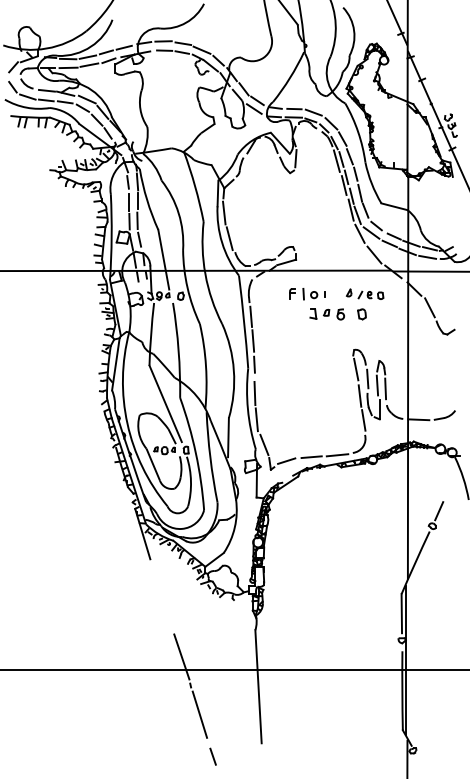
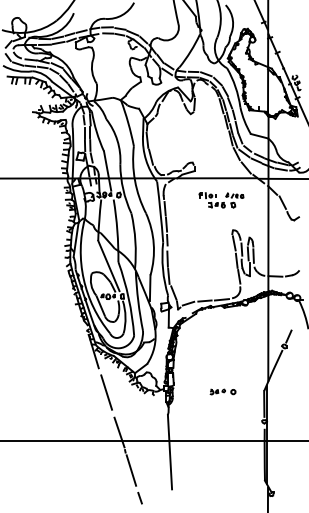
part: (336, 304) -> (221, 200), size x0.71
part: (338, 594) -> (222, 391), added
line: (162, 596) -> (106, 392), added

